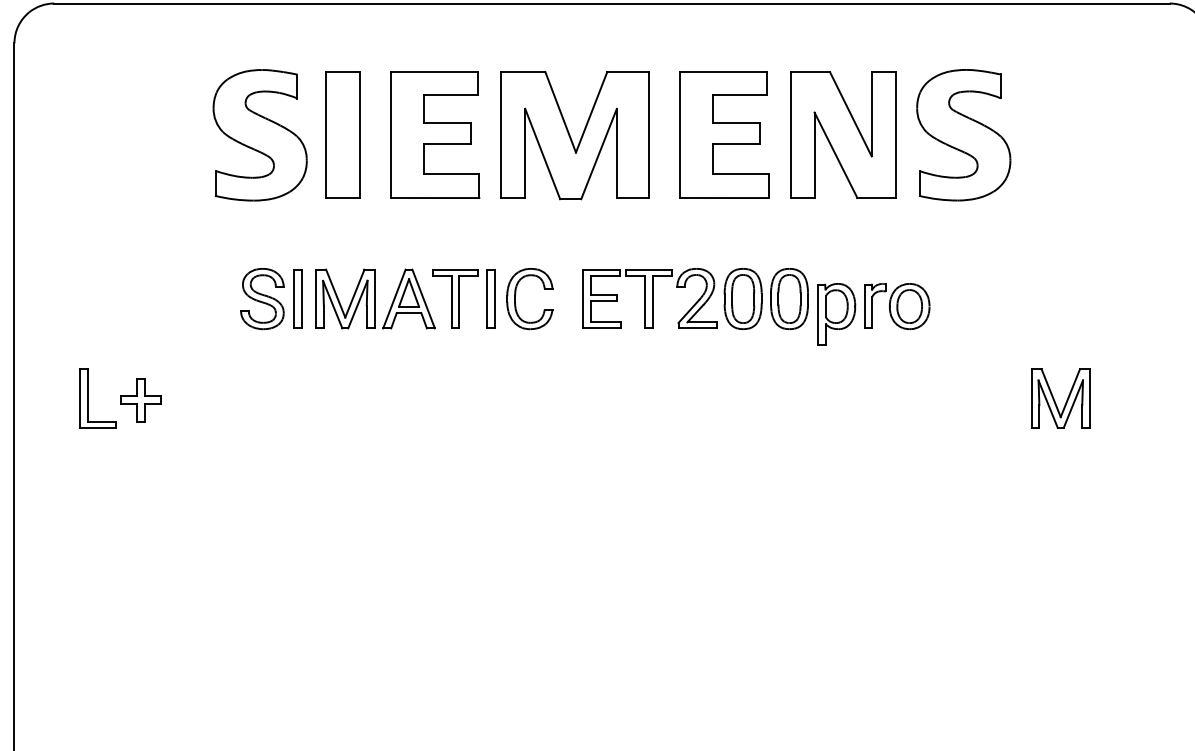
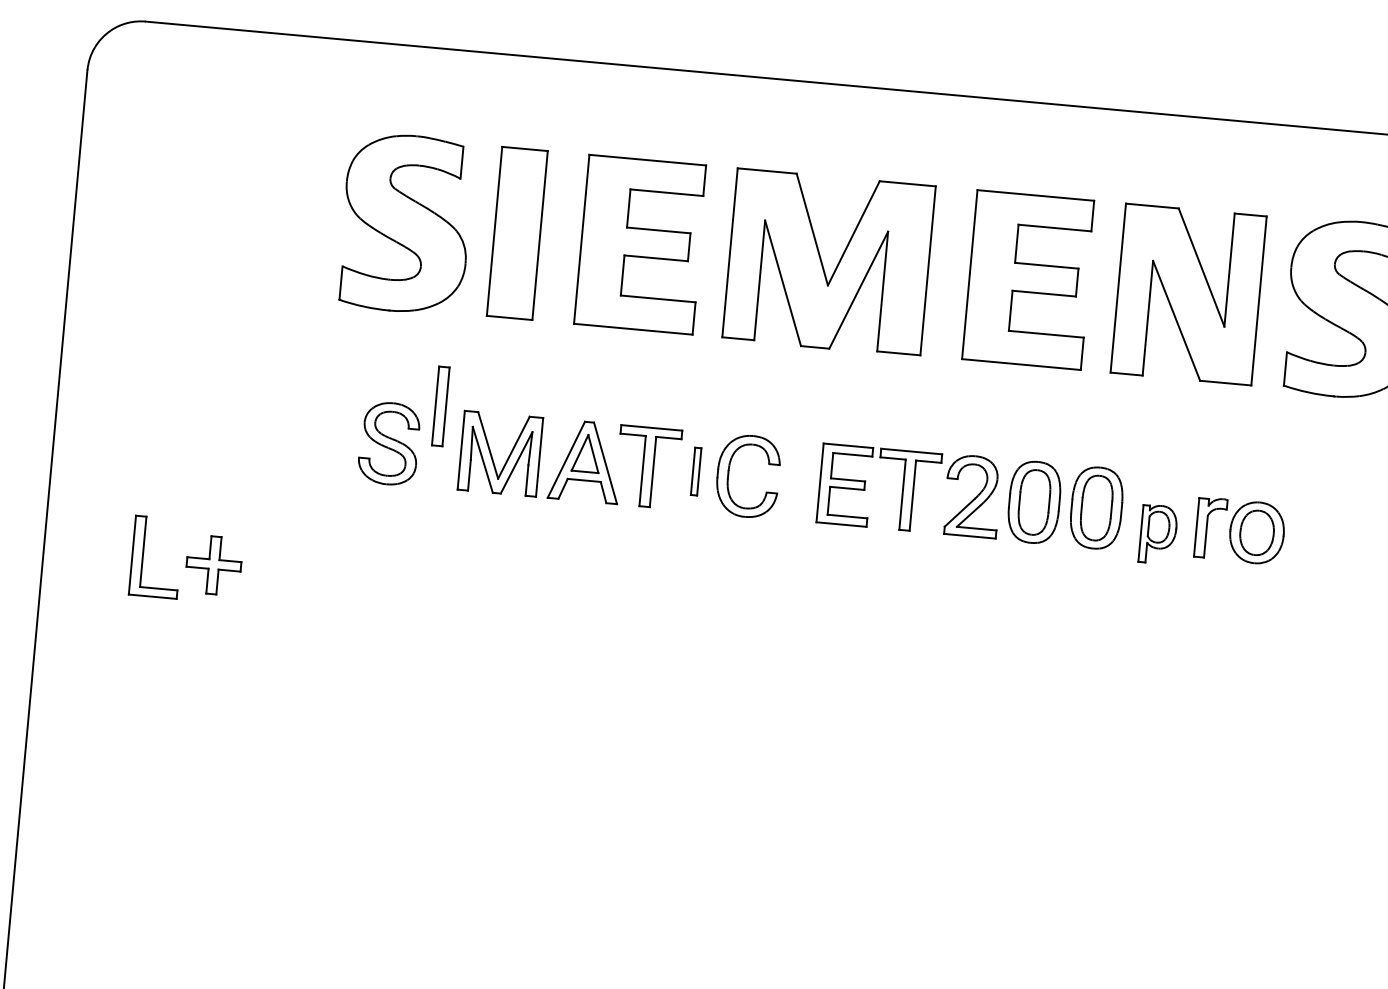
part: (297, 298) -> (440, 405), moved
part: (490, 298) -> (695, 470), size x0.6
part: (836, 314) -> (1157, 534), size x0.7

